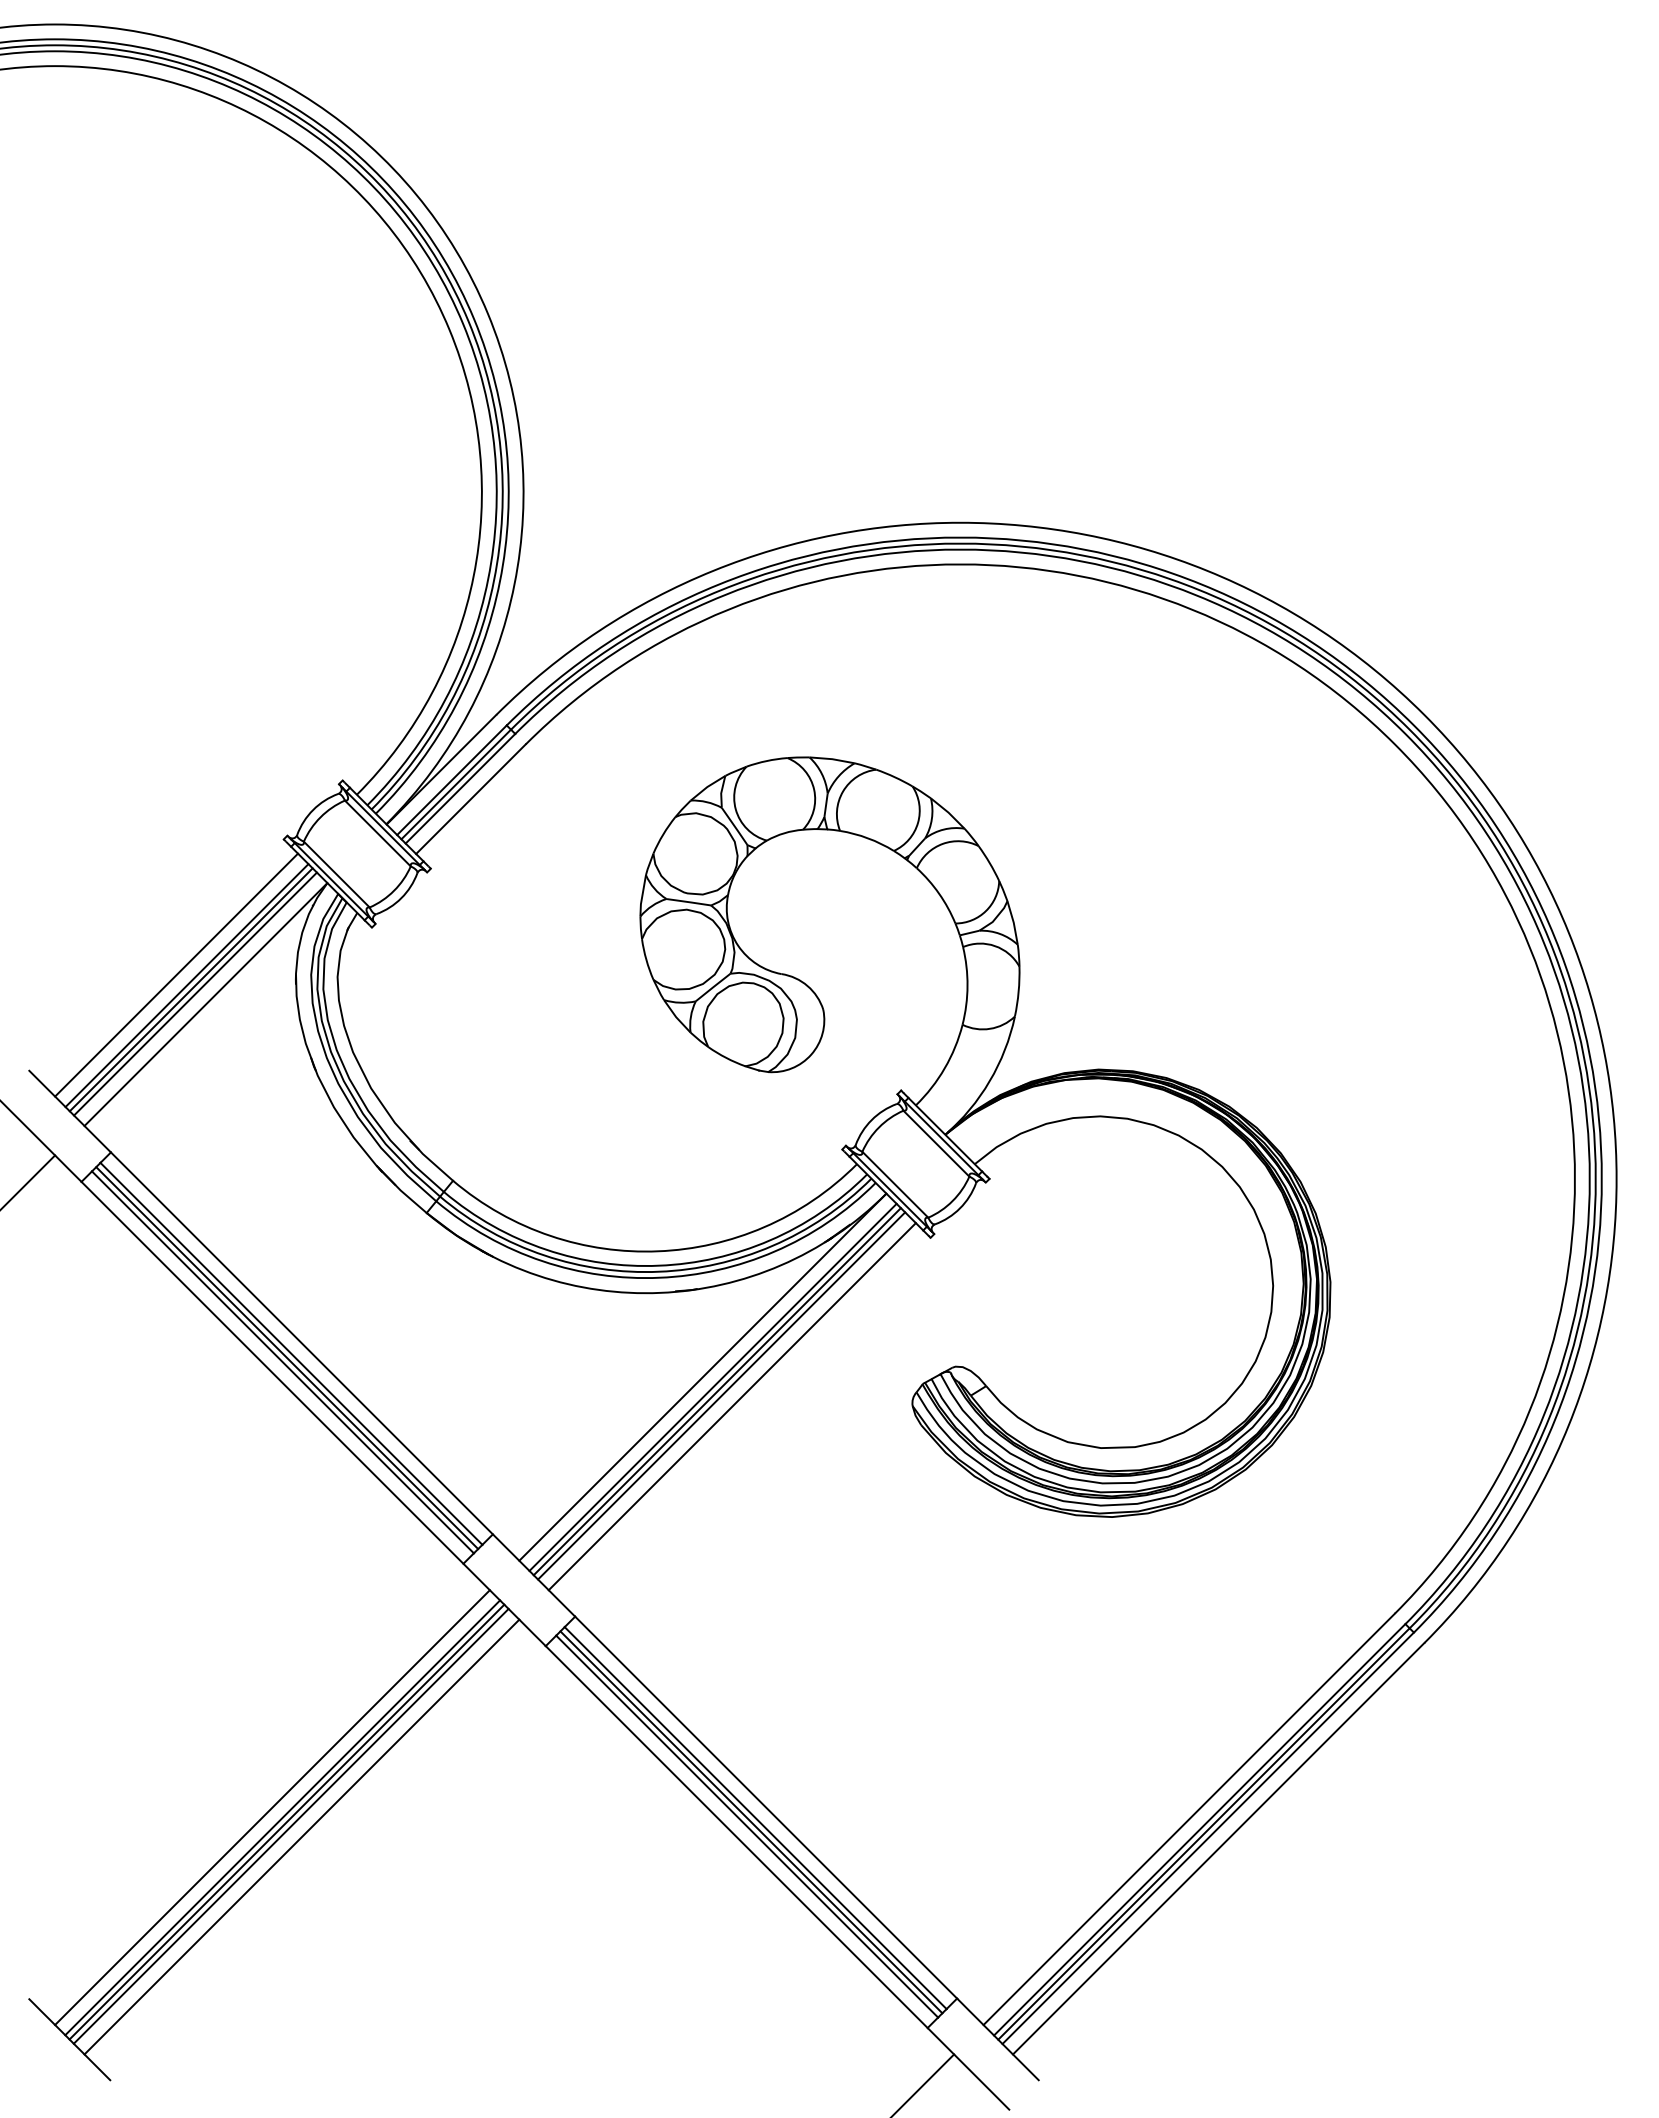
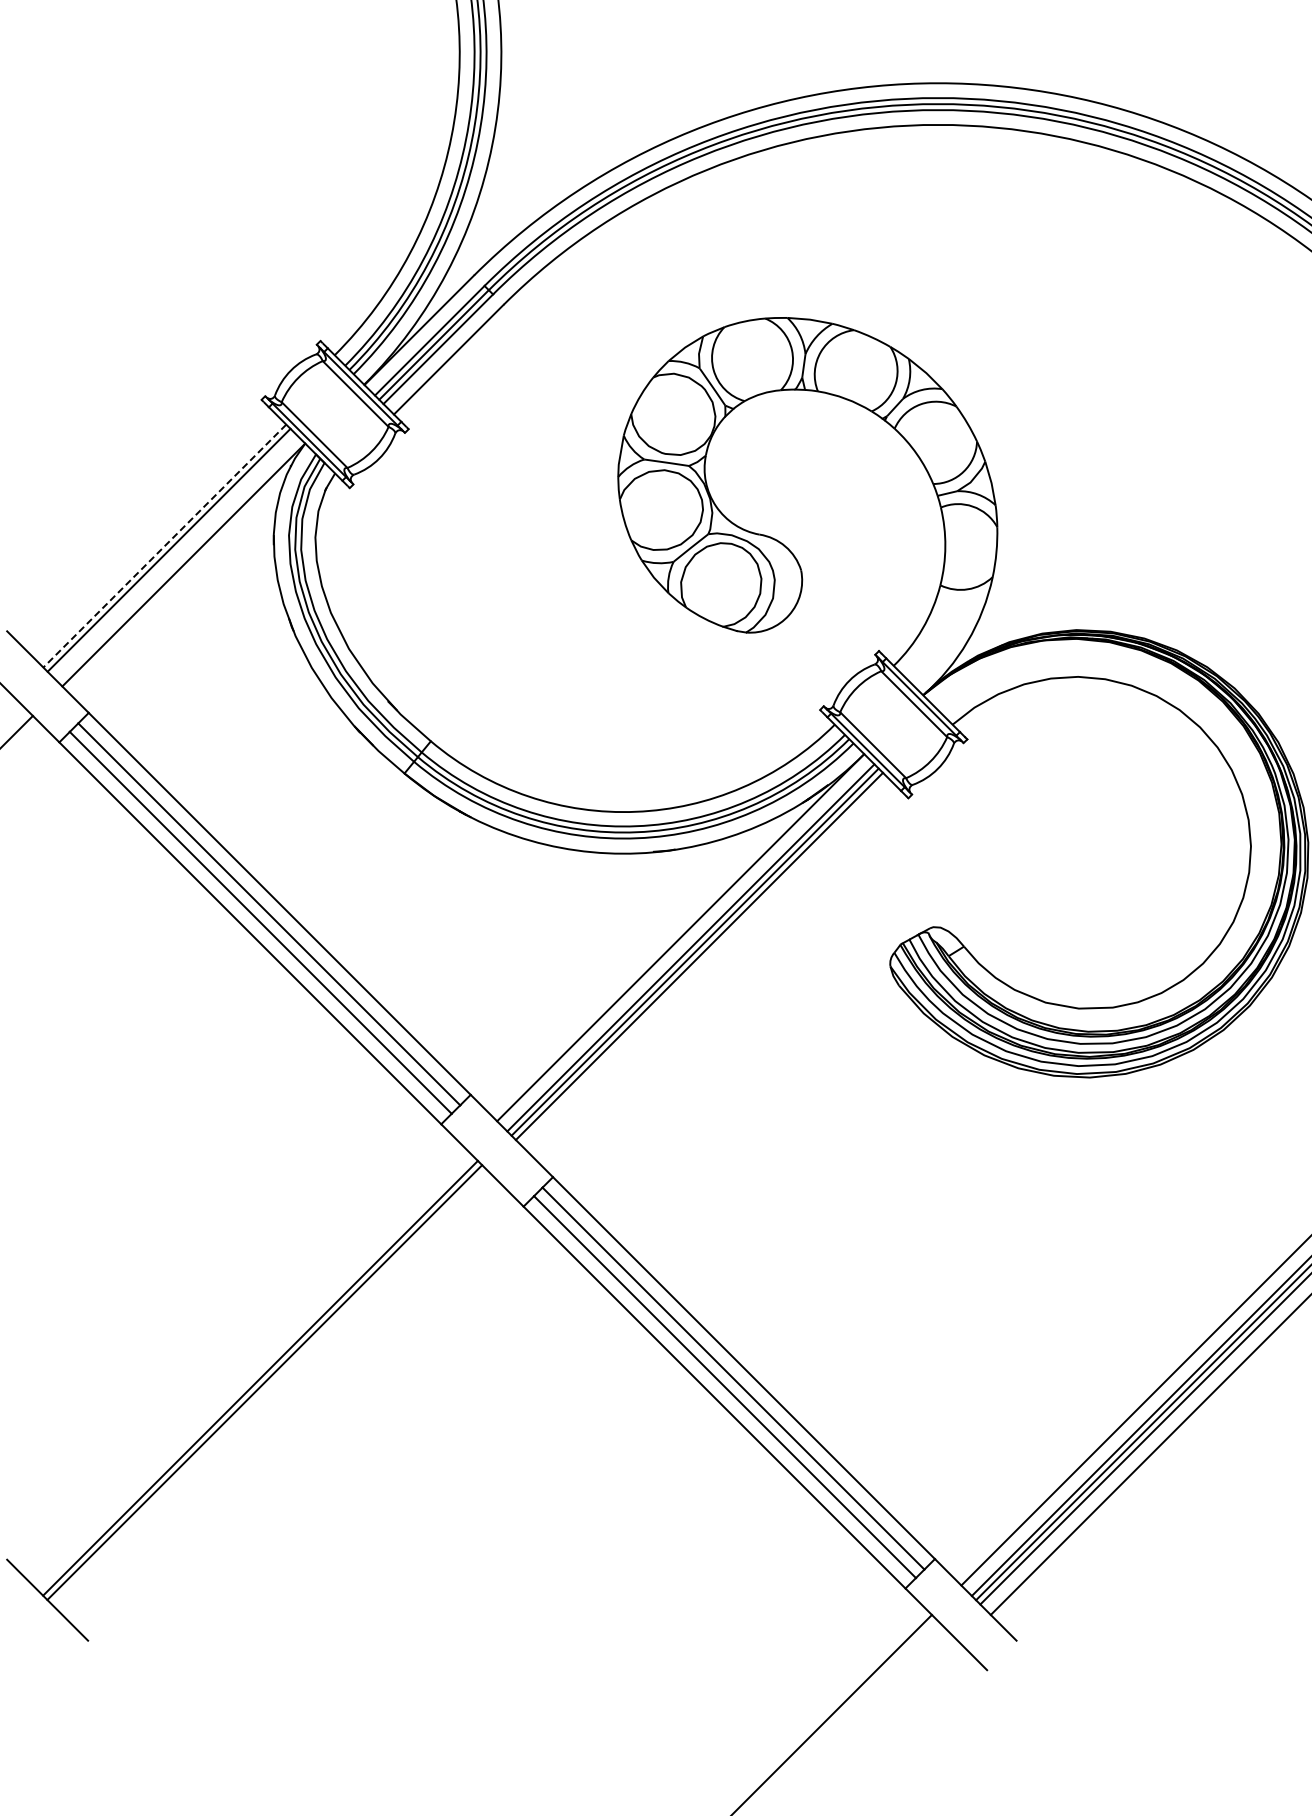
line: (176, 974) -> (154, 535), removed
line: (187, 985) -> (165, 546), solid -> dashed
line: (195, 993) -> (173, 554), removed
line: (287, 1358) -> (265, 919), removed
line: (731, 1406) -> (709, 967), removed
line: (272, 1807) -> (250, 1368), removed
line: (751, 1822) -> (729, 1383), removed
line: (290, 1825) -> (268, 1386), removed
line: (301, 1836) -> (279, 1397), removed

